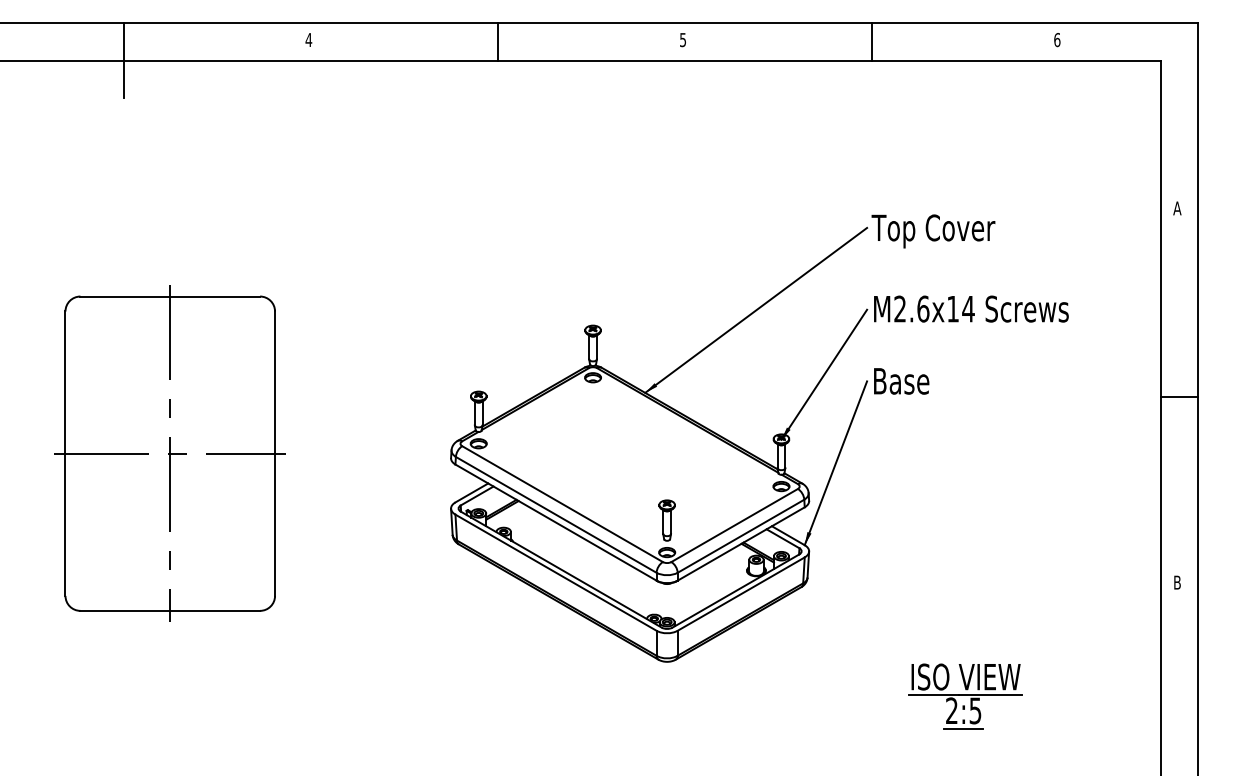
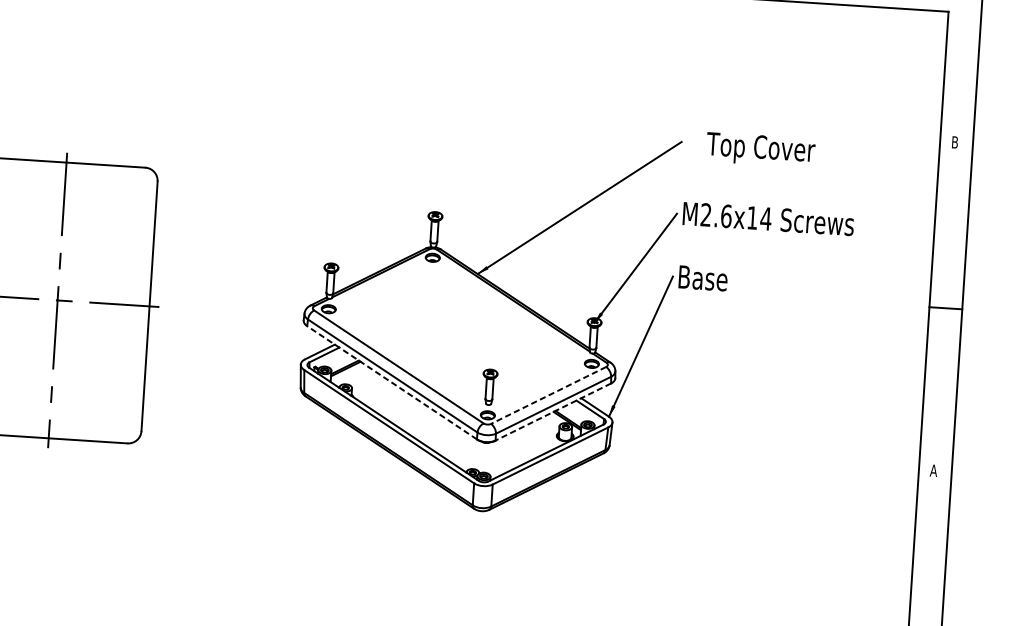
text: (1177, 208) -> (955, 142), A -> B
text: (933, 231) -> (760, 150), moved
line: (555, 522) -> (391, 382), solid -> dashed
line: (734, 525) -> (548, 395), solid -> dashed
line: (740, 544) -> (552, 412), solid -> dashed
text: (1177, 582) -> (933, 470), B -> A
part: (965, 696) -> (741, 558), removed

